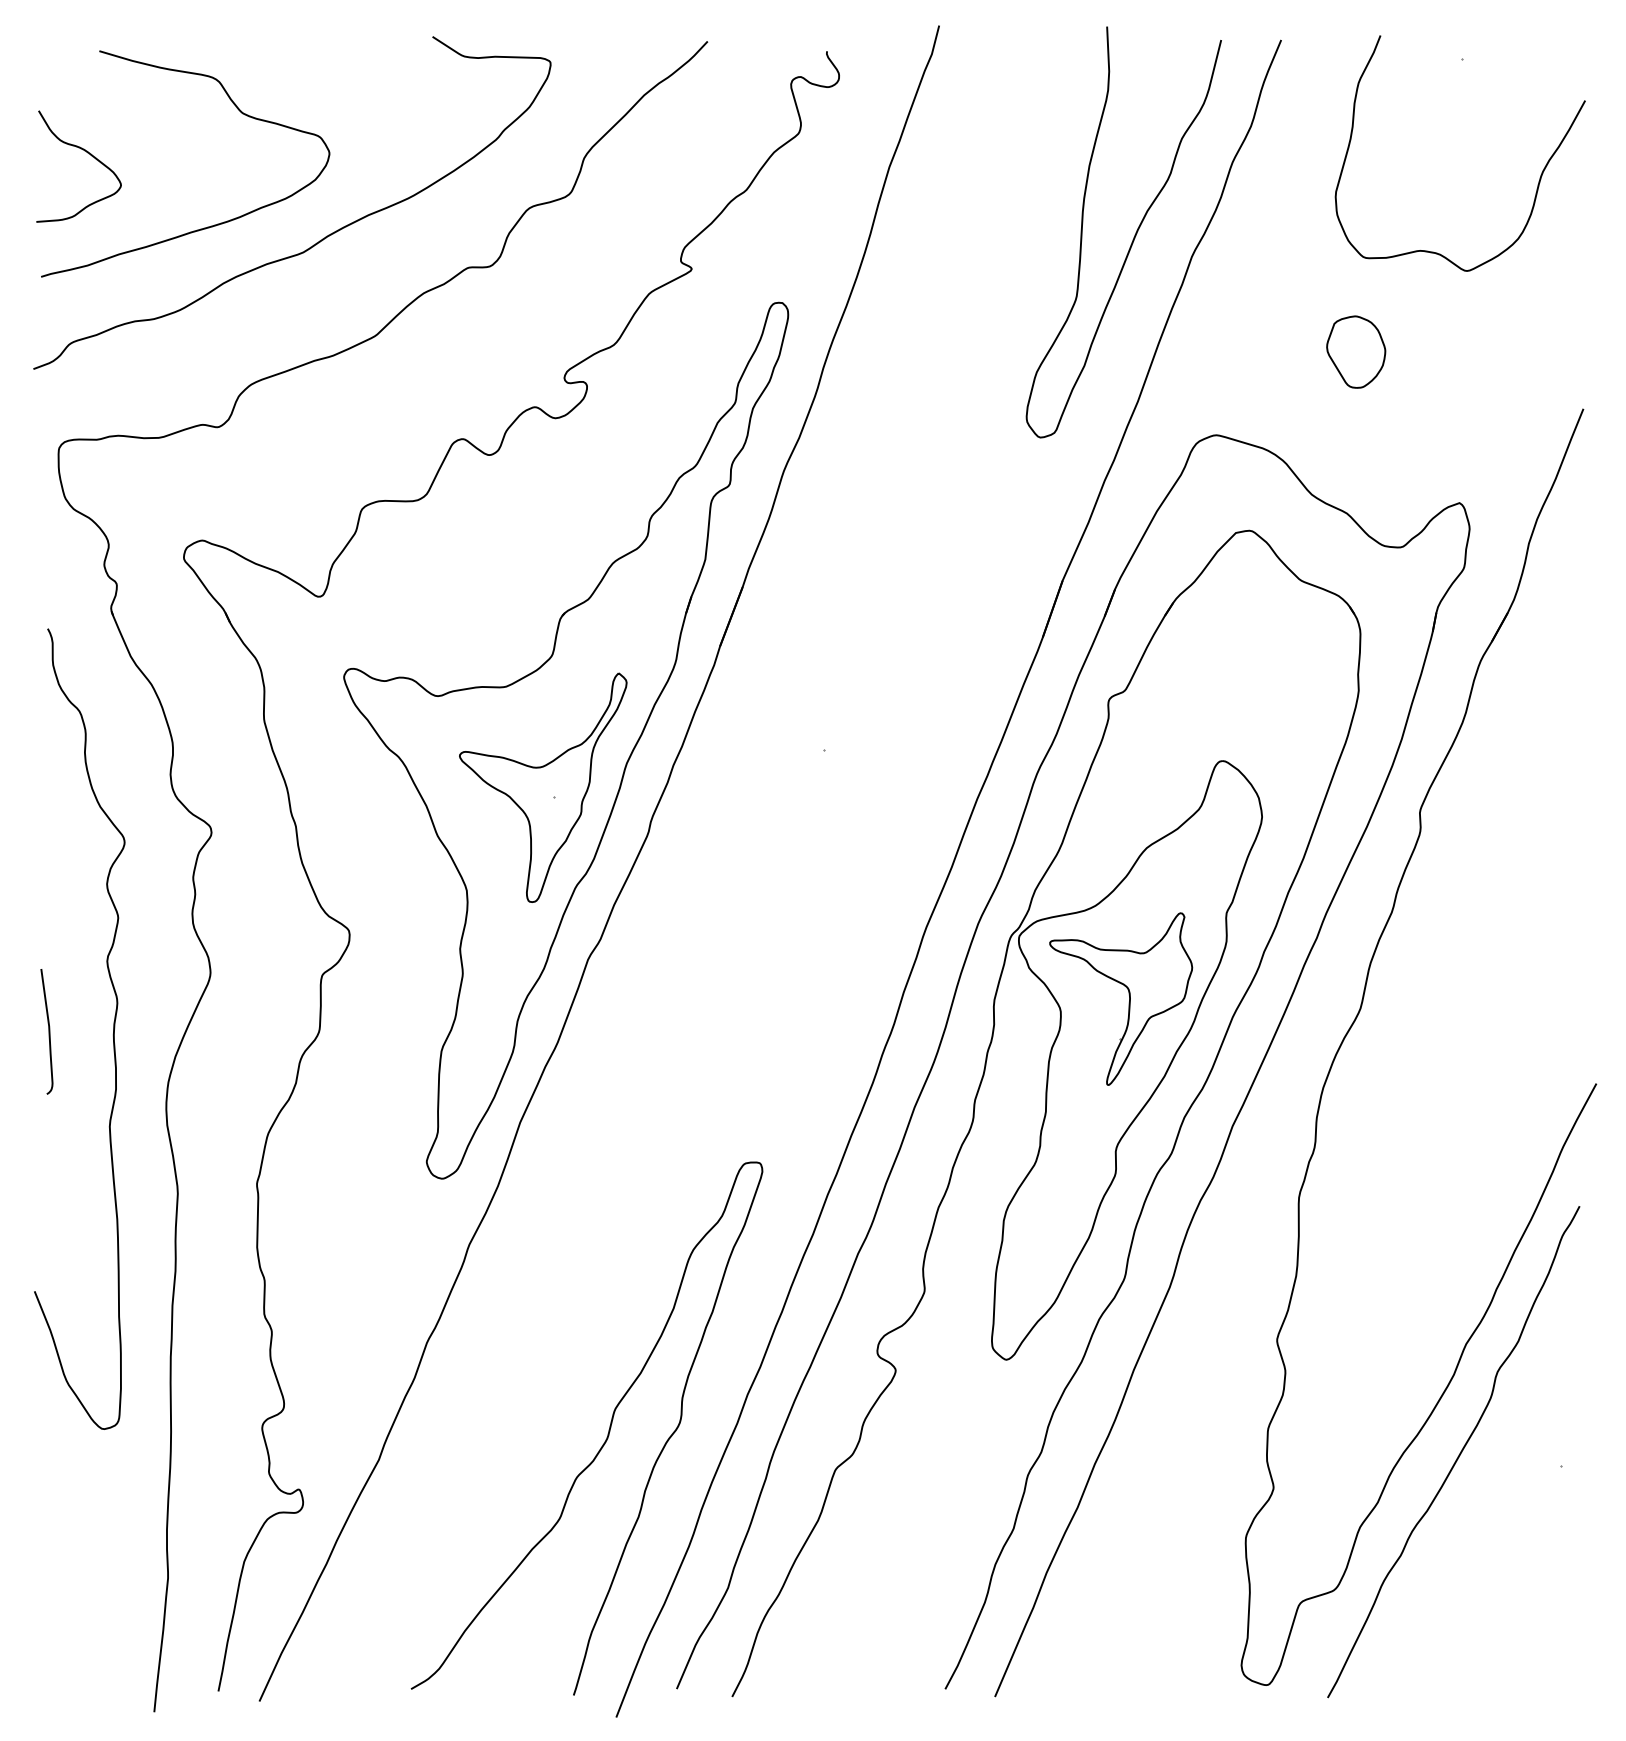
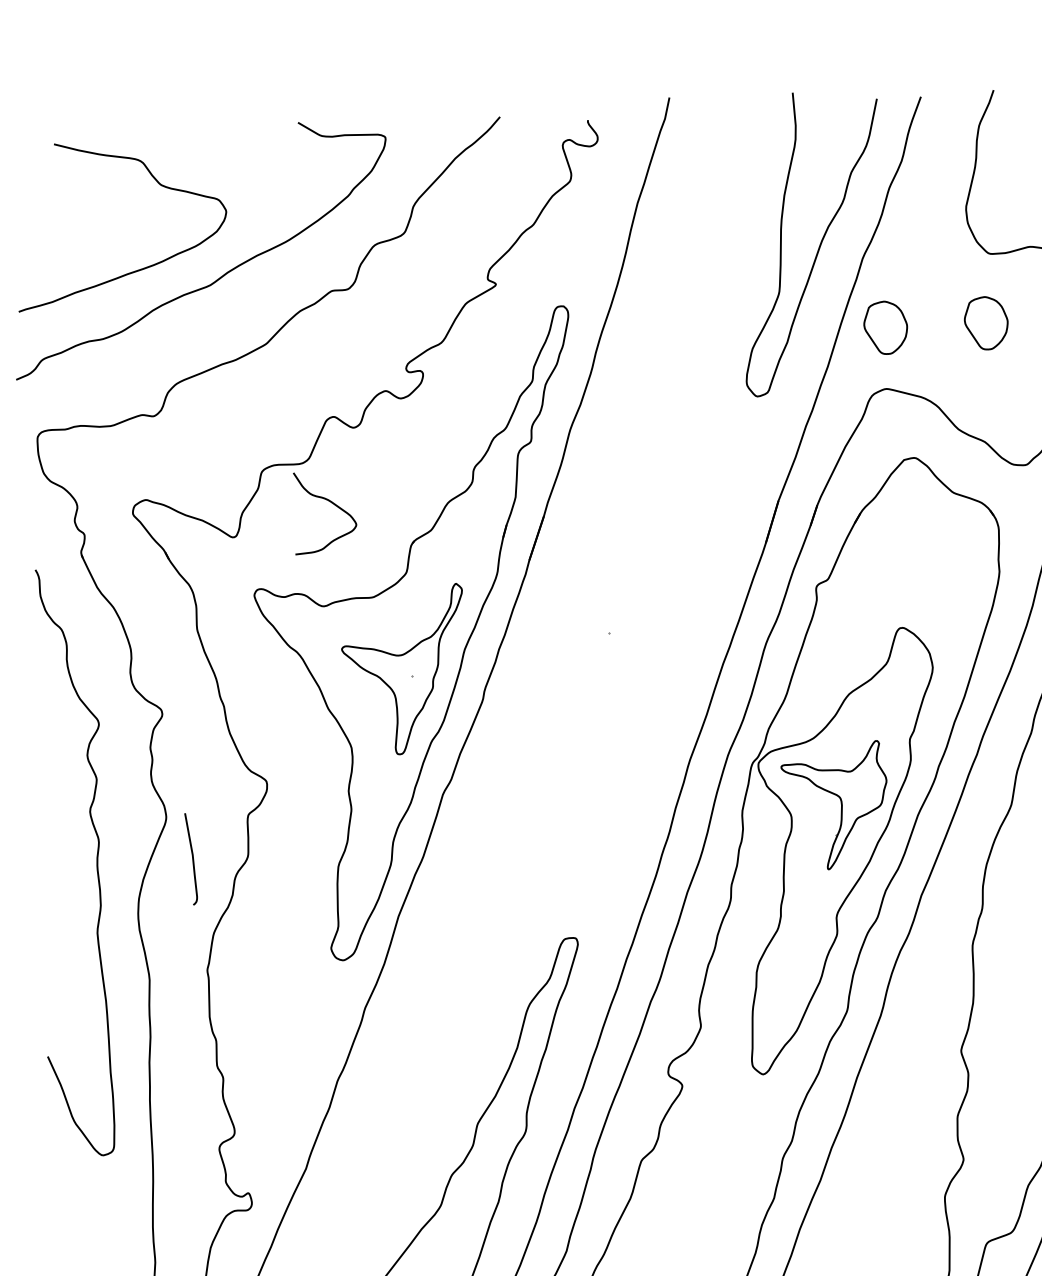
curve: (87, 153) -> (330, 502), moved
part: (1219, 351) -> (886, 327), added
curve: (48, 1031) -> (192, 858), moved

